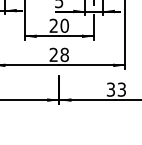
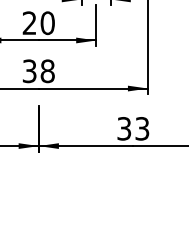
text: (53, 55) -> (29, 72), 28 -> 38

